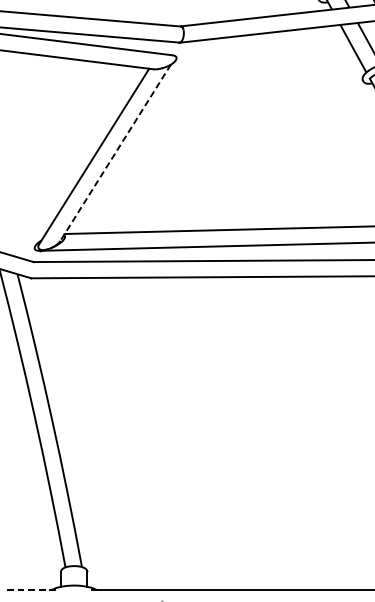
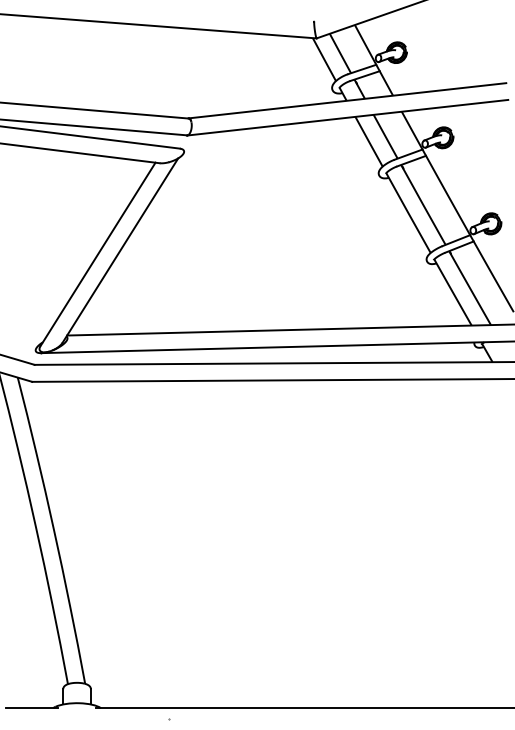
line: (115, 152) -> (120, 250), dashed -> solid
line: (31, 590) -> (32, 708), dashed -> solid

